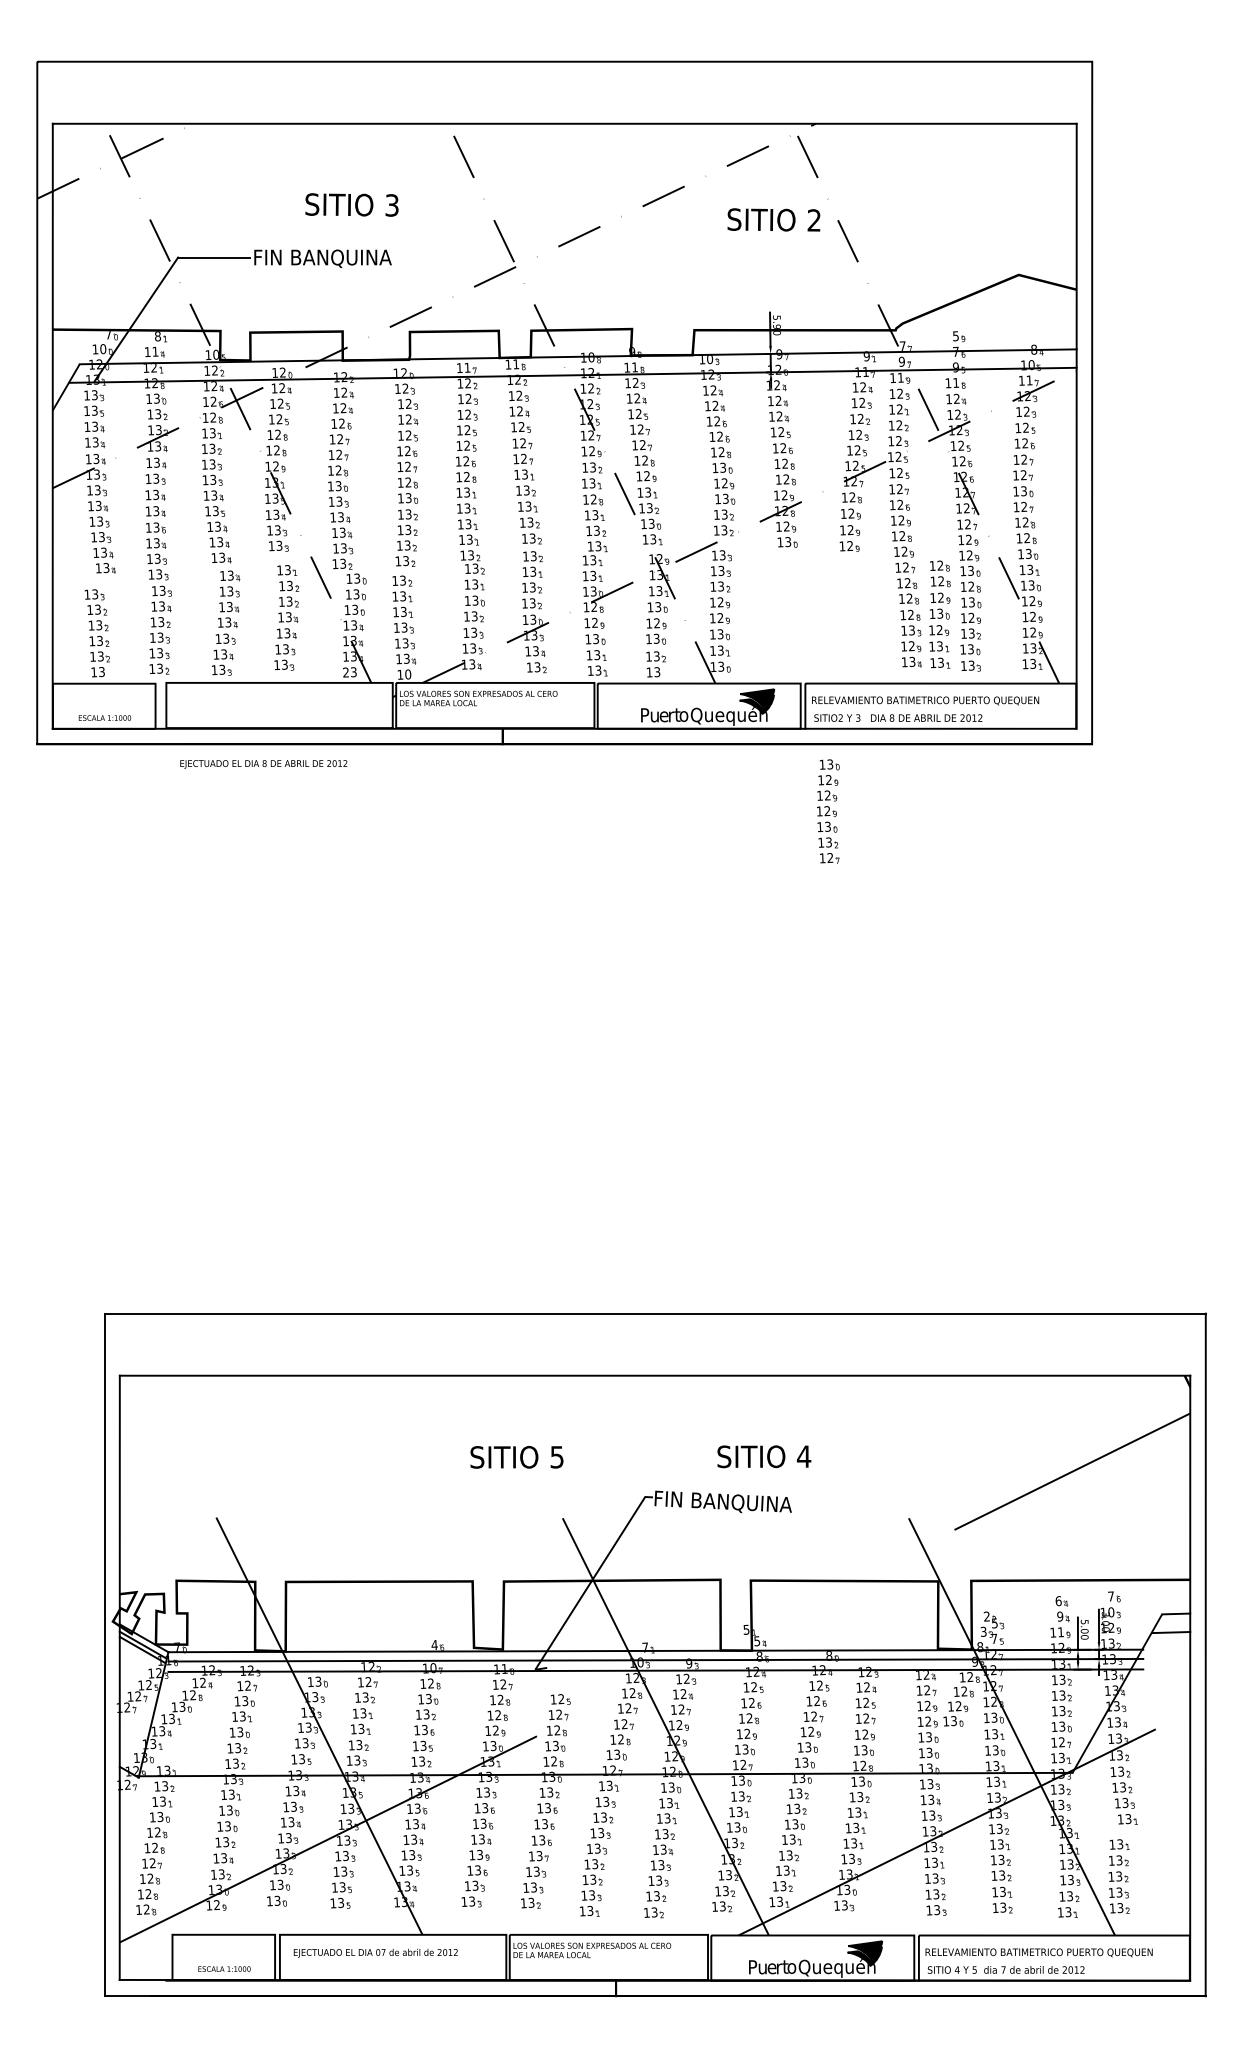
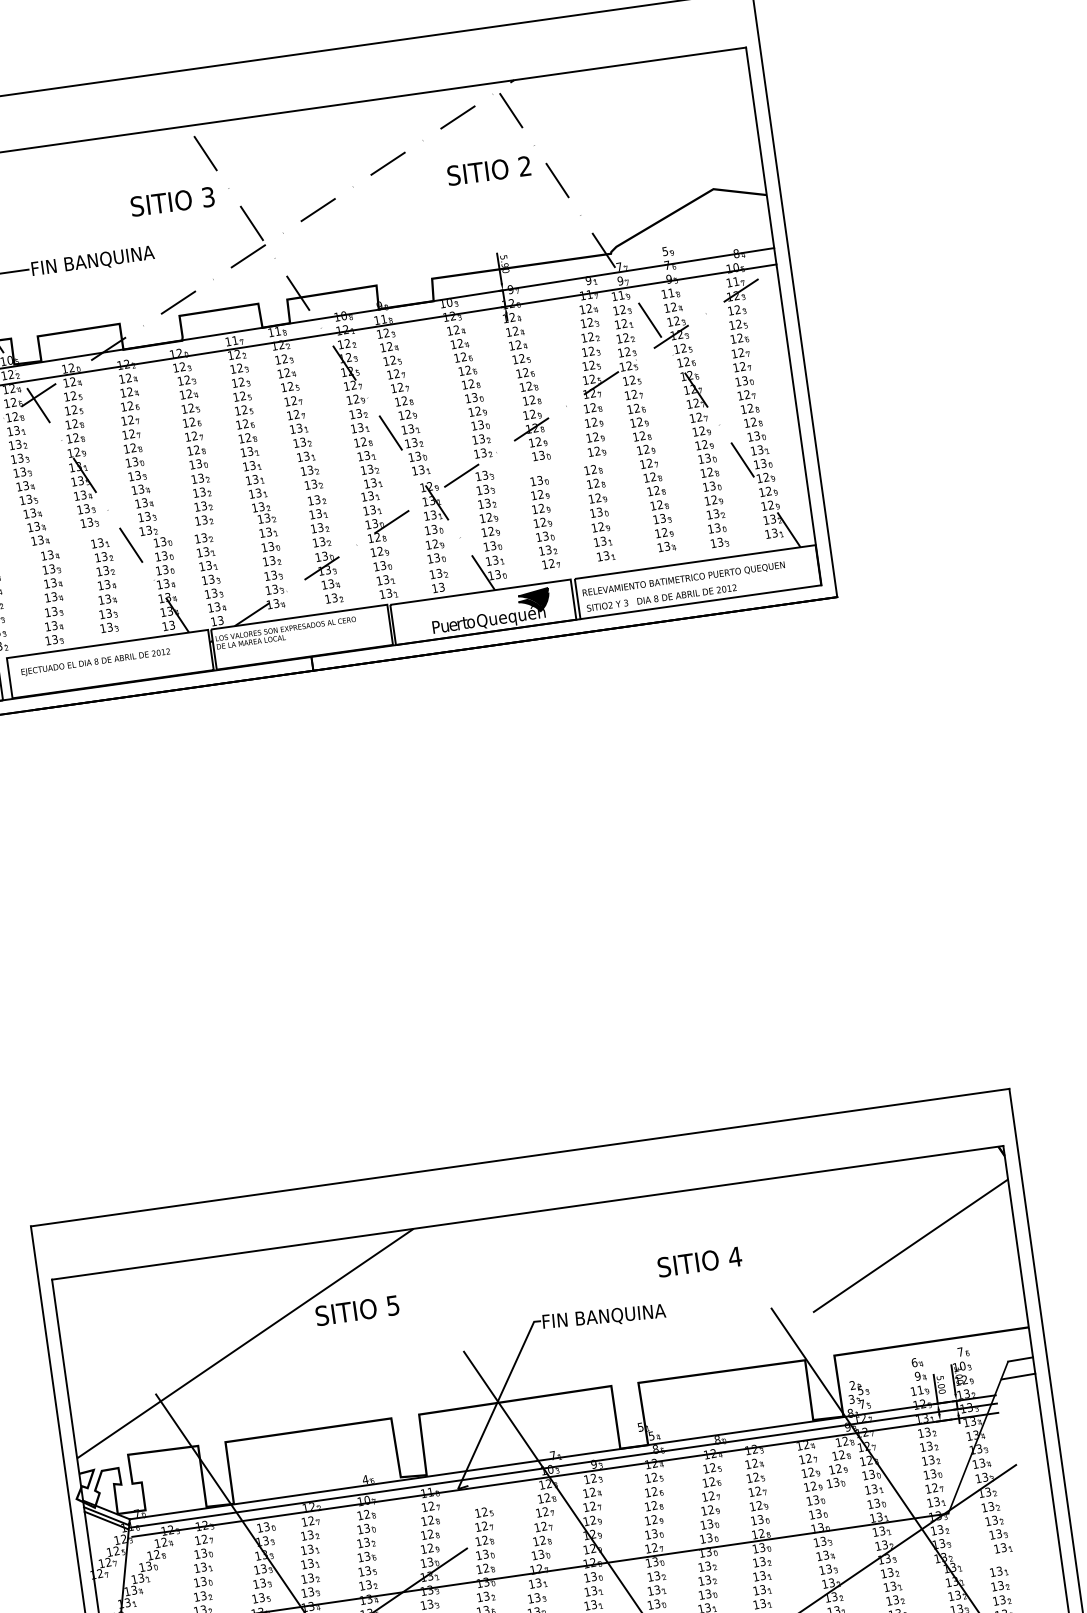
text: (351, 204) -> (172, 201), moved
part: (939, 614) -> (599, 512), moved
text: (345, 672) -> (164, 626), 23 -> 13
text: (408, 674) -> (221, 620), 10 -> 13
text: (263, 764) -> (95, 662), moved
part: (828, 811) -> (544, 522), moved
text: (764, 1456) -> (699, 1261), moved
text: (516, 1457) -> (357, 1310), moved
line: (322, 1475) -> (244, 1343), added

